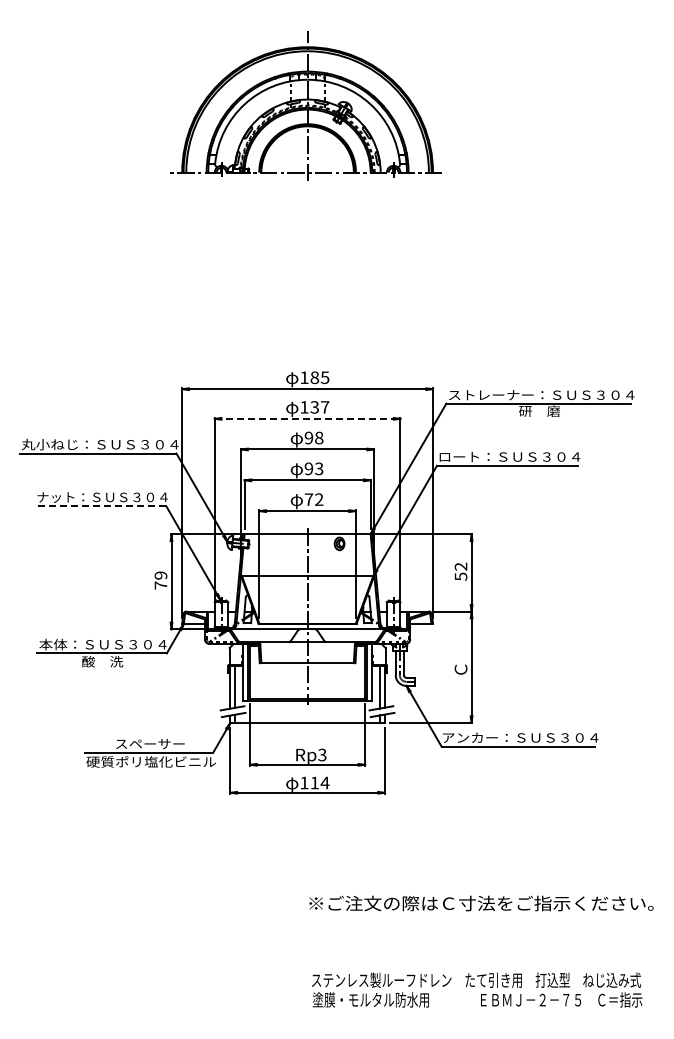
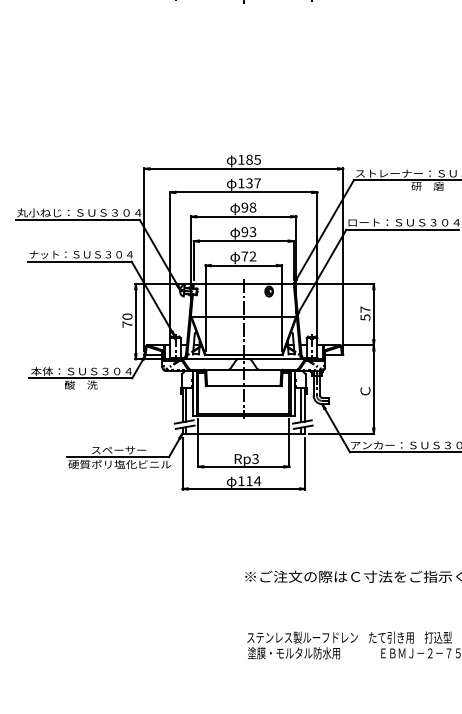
line: (307, 418) -> (243, 192), dashed -> solid
line: (100, 506) -> (79, 261), dashed -> solid
text: (460, 566) -> (365, 309), 52 -> 57
text: (160, 575) -> (127, 316), 79 -> 70

